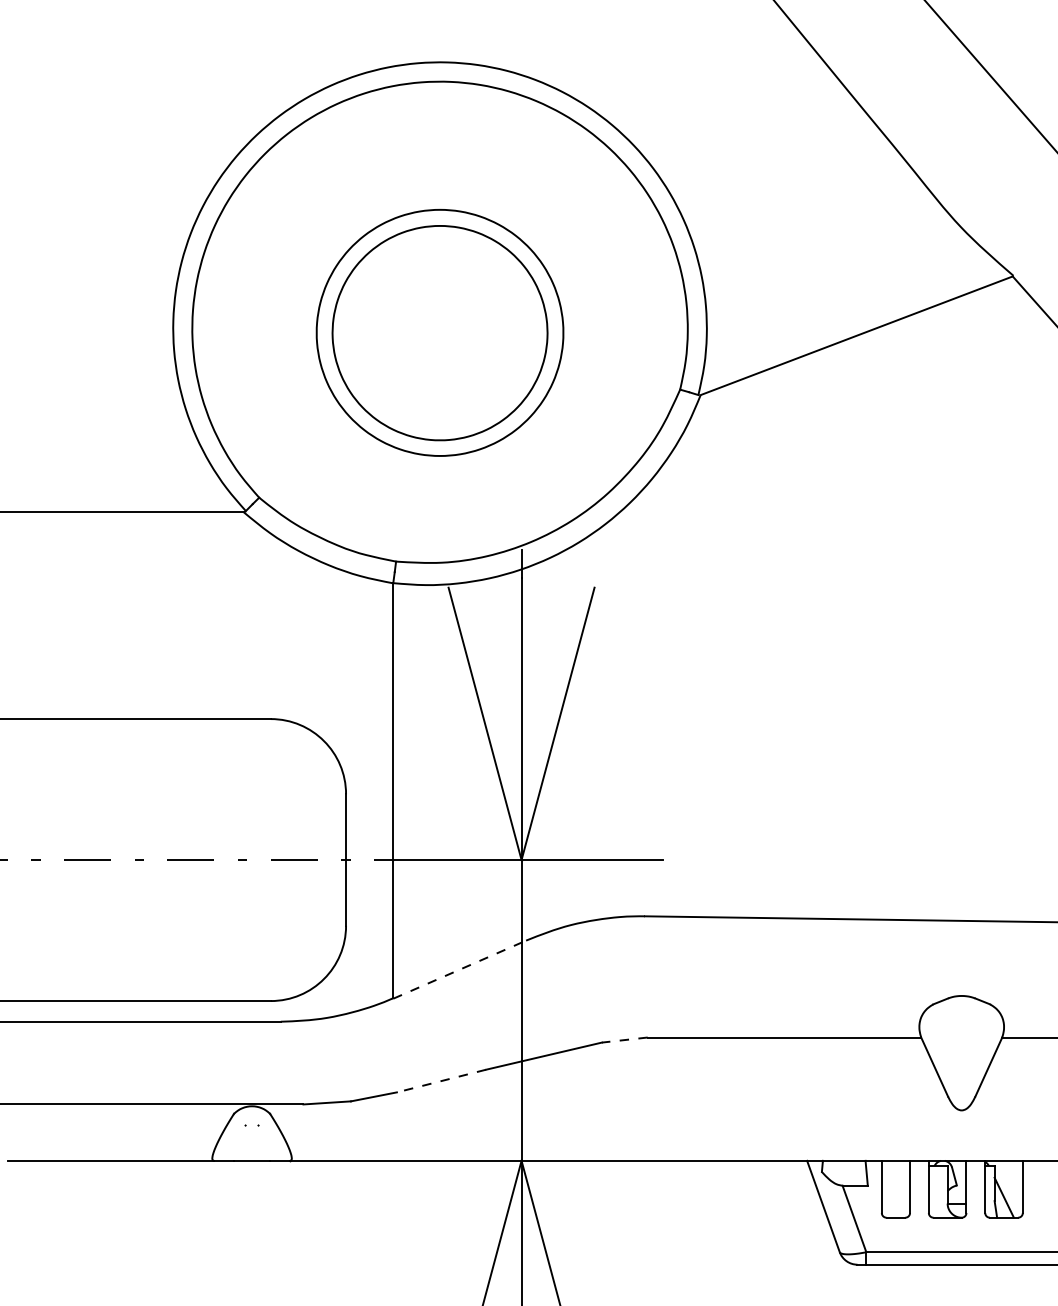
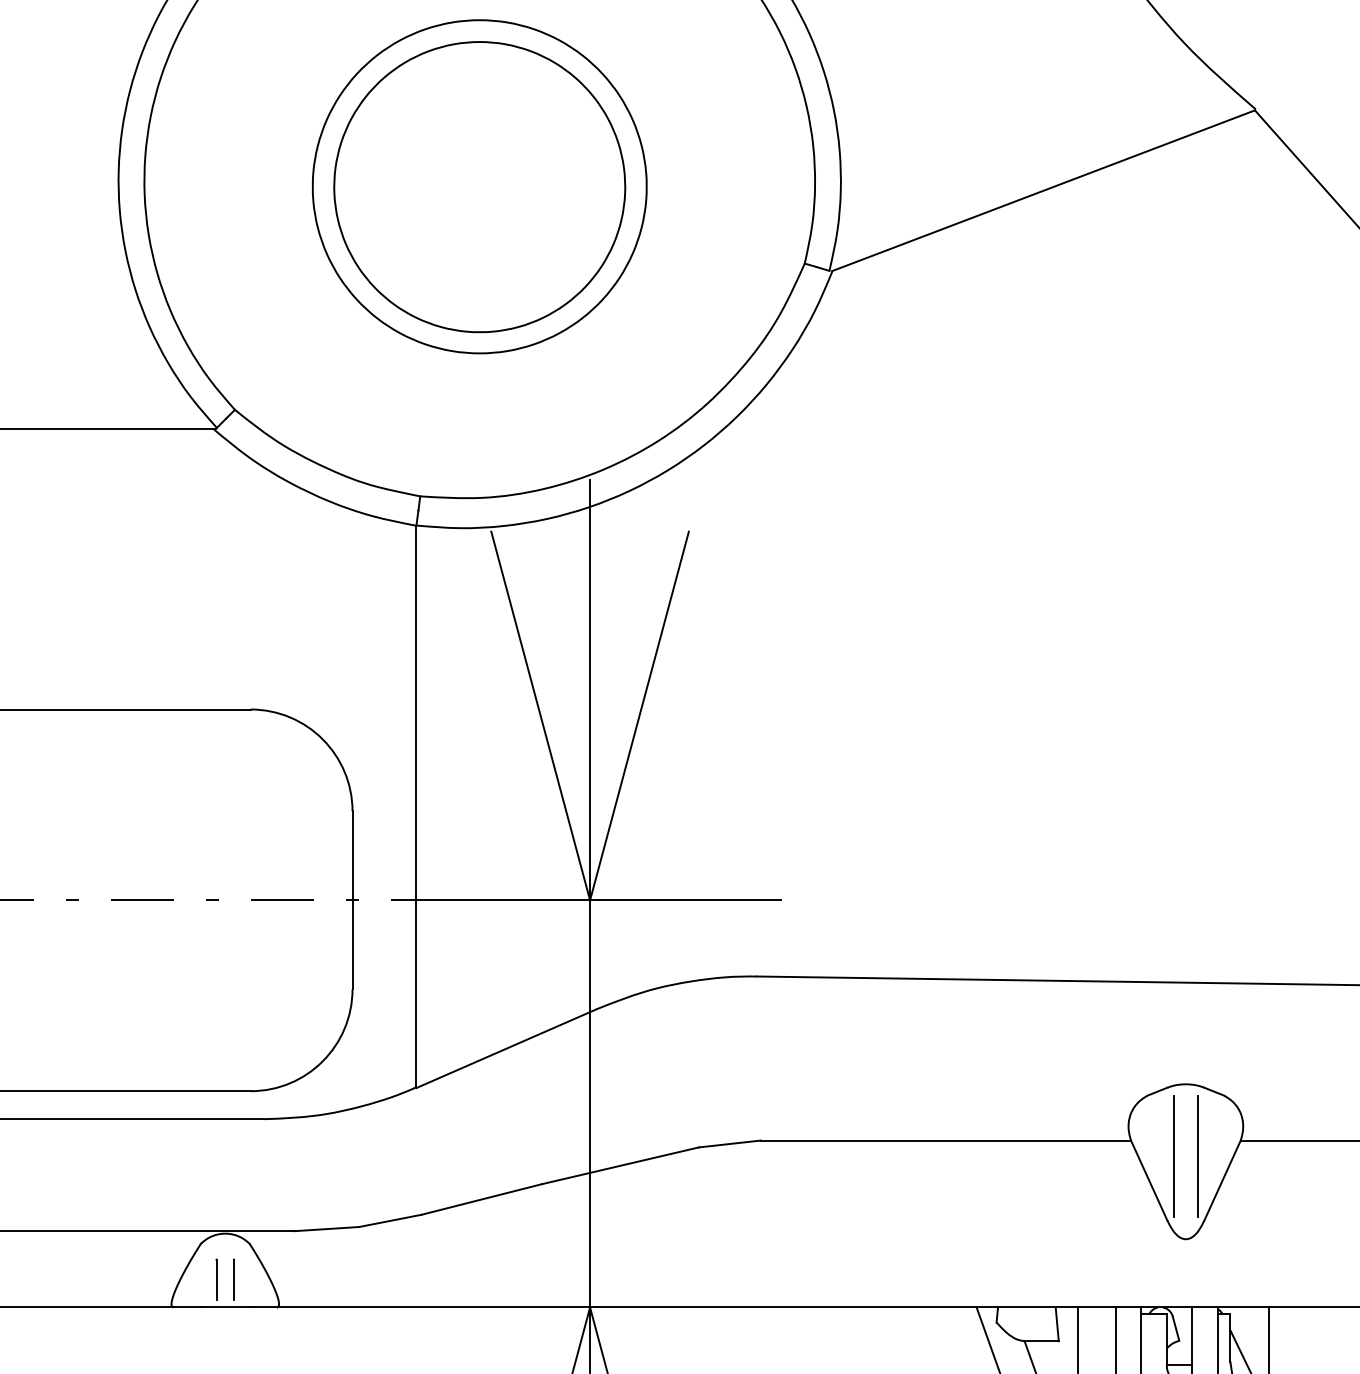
line: (460, 969) -> (507, 1048), dashed -> solid
line: (624, 1040) -> (729, 1144), dashed -> solid
line: (952, 1049) -> (1173, 1156), added
line: (970, 1049) -> (1197, 1156), added
line: (441, 1081) -> (481, 1200), dashed -> solid
line: (245, 1140) -> (216, 1279), added
line: (258, 1140) -> (233, 1279), added

